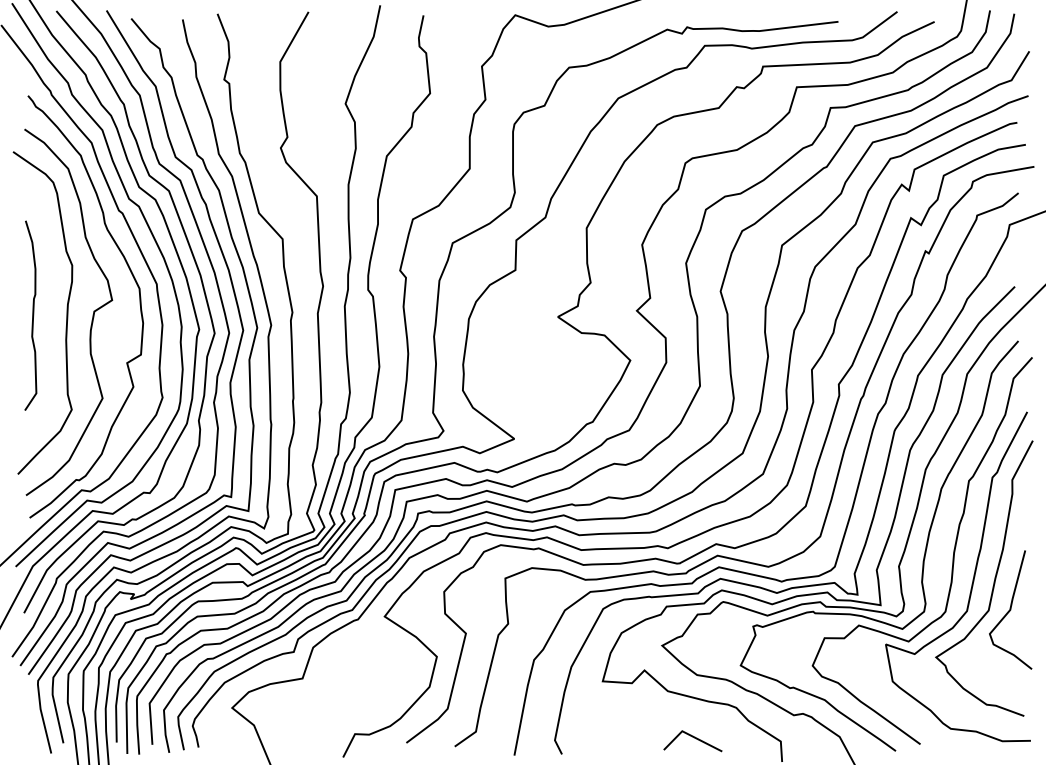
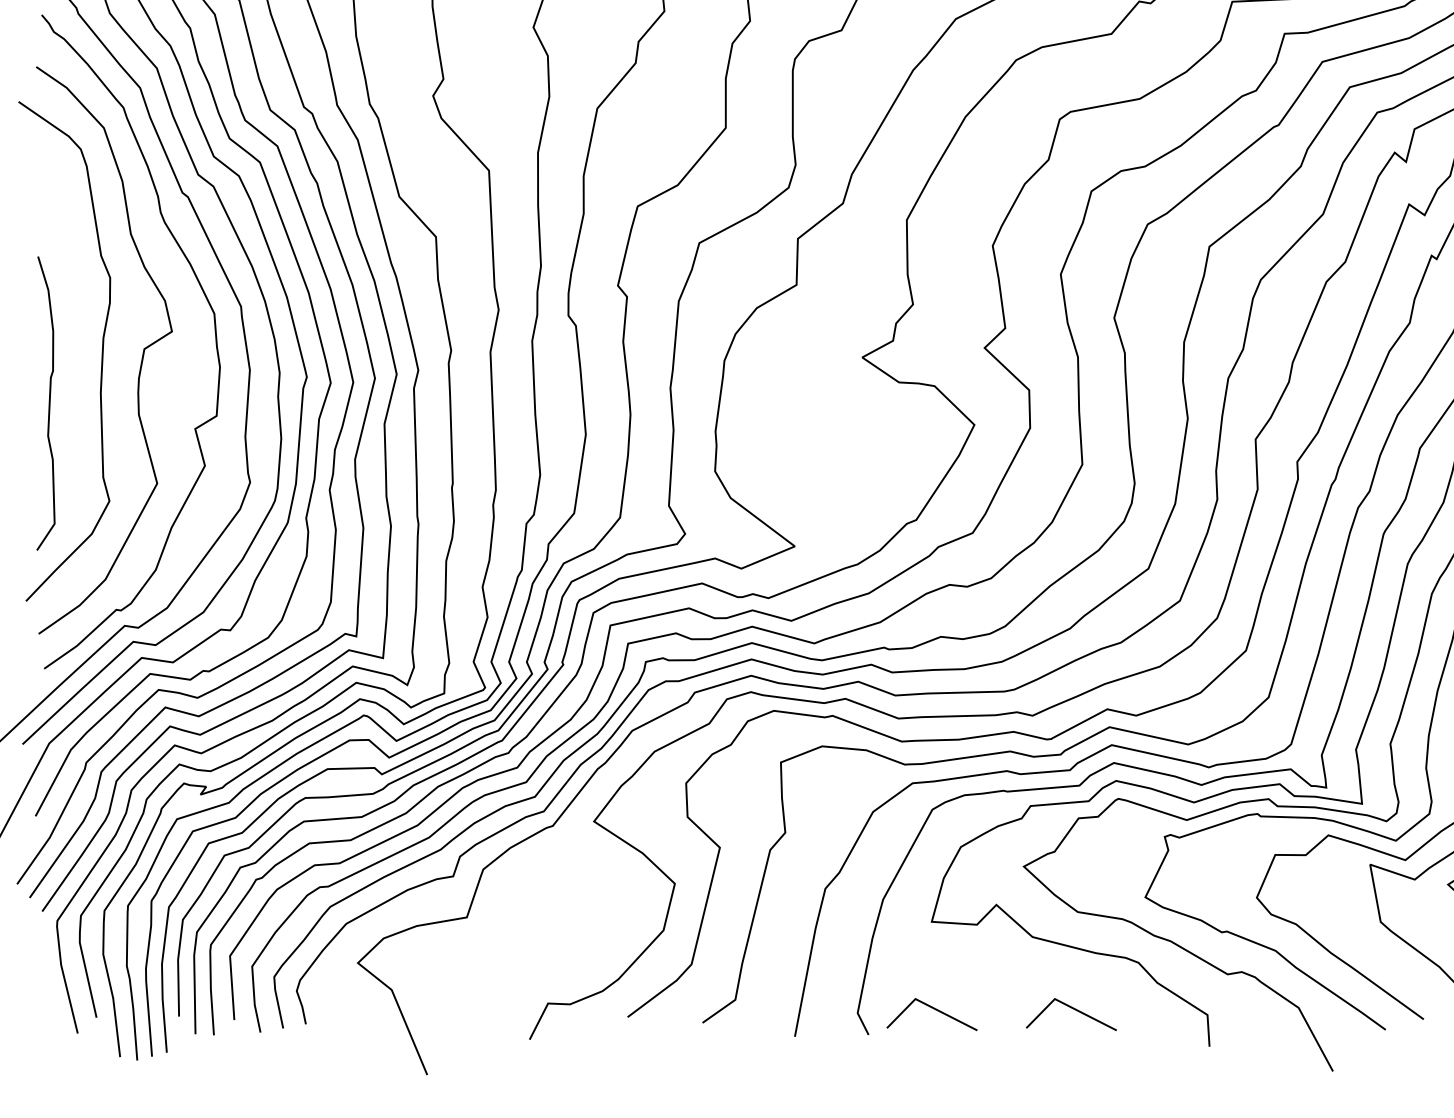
curve: (32, 315) -> (48, 403), moved
line: (604, 738) -> (934, 1010), added

